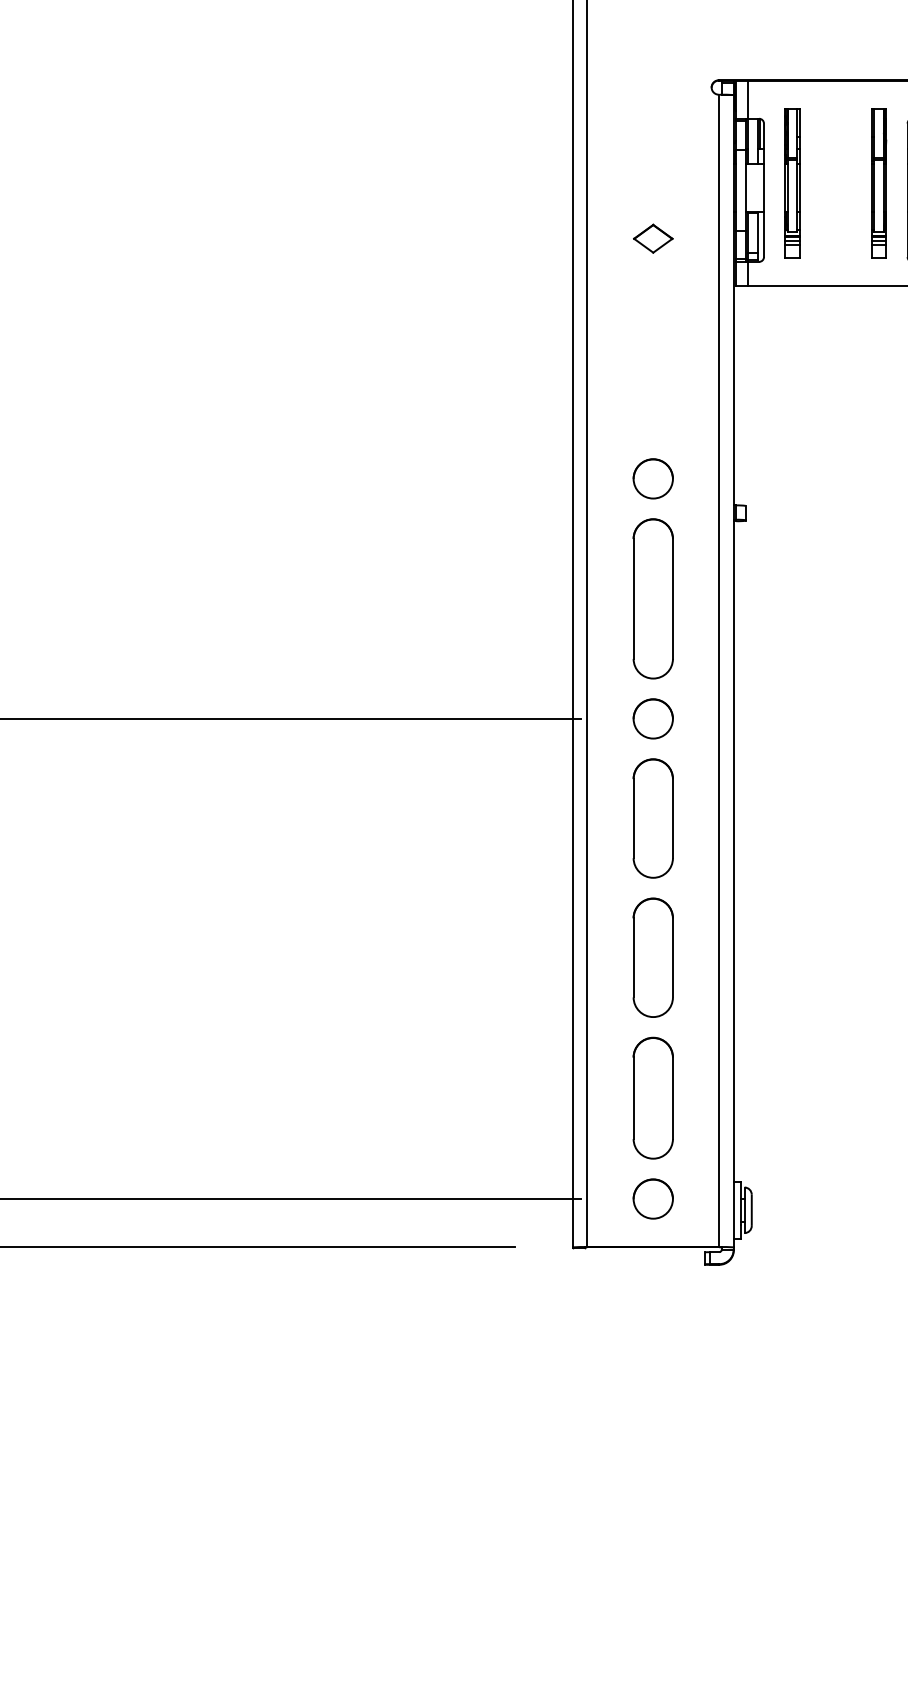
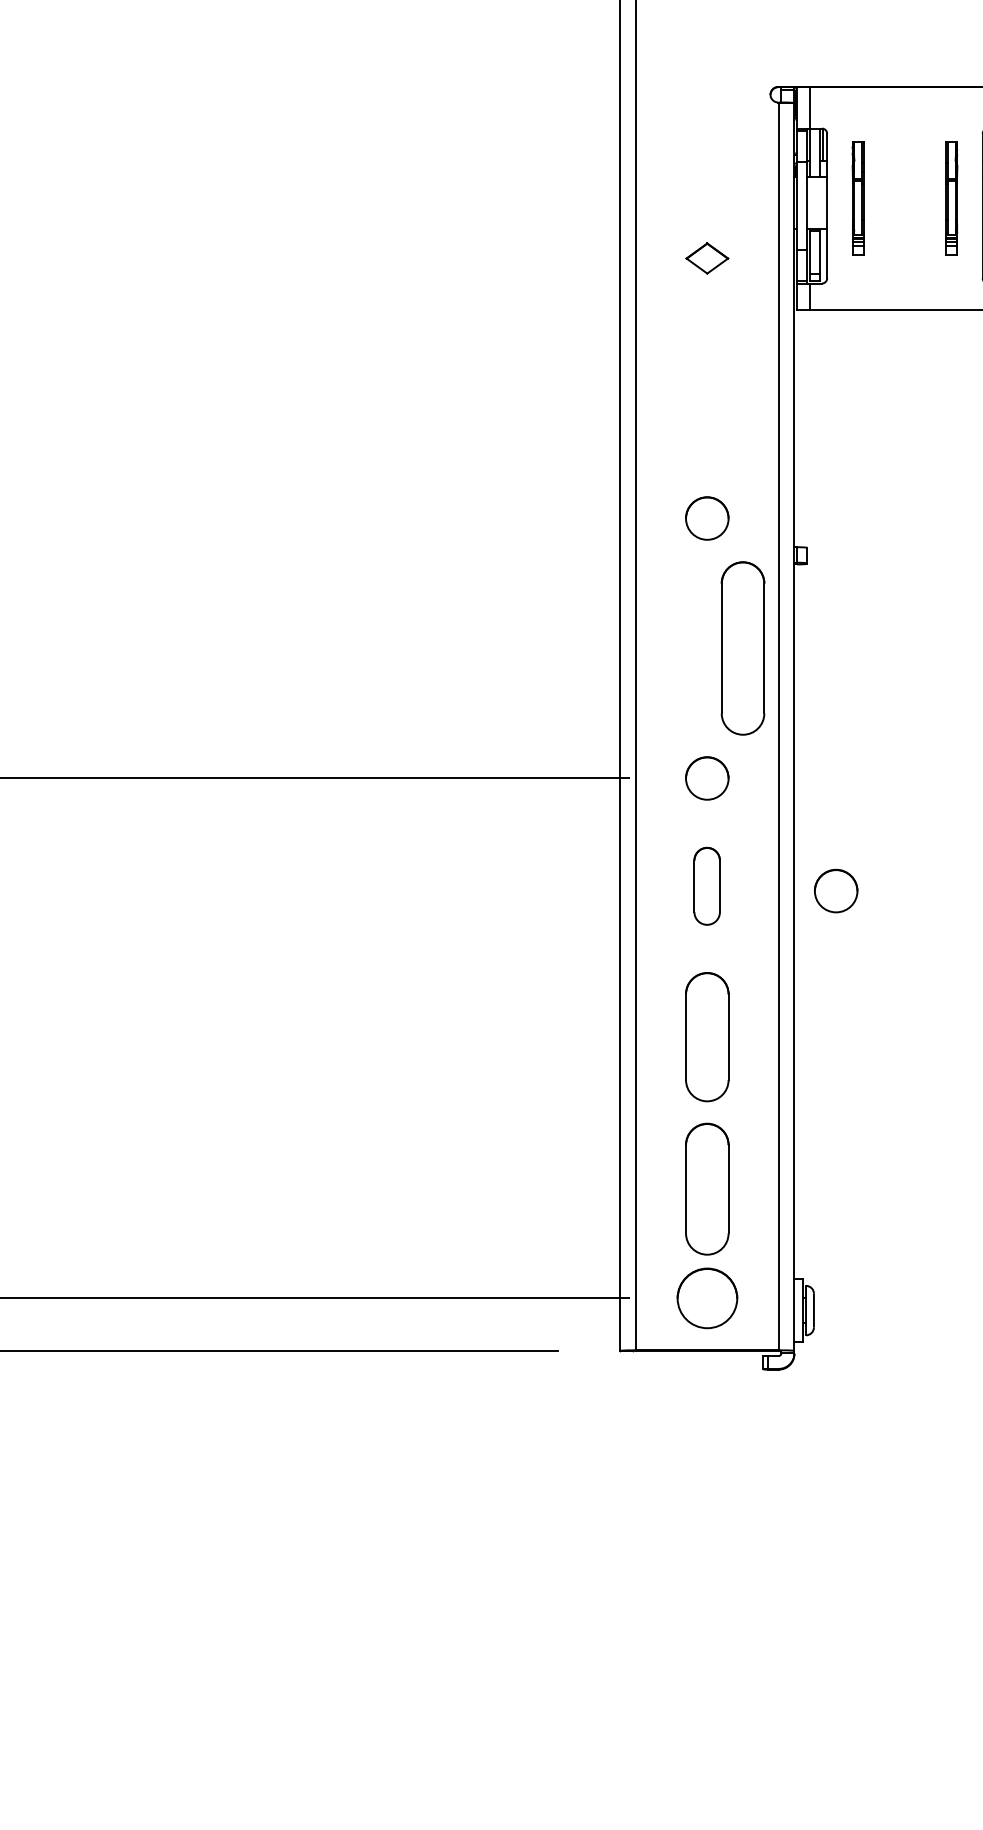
part: (792, 183) -> (858, 198), size x0.7
part: (879, 183) -> (952, 198), size x0.7
part: (652, 598) -> (742, 648), moved
part: (652, 818) -> (706, 886), size x0.6
circle: (771, 822) -> (835, 890), added
circle: (652, 1198) -> (706, 1297), size x1.4

